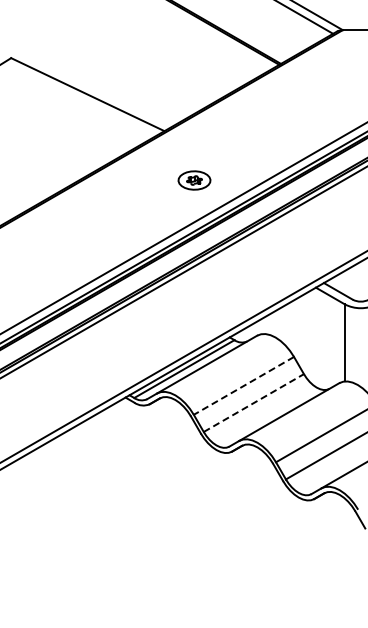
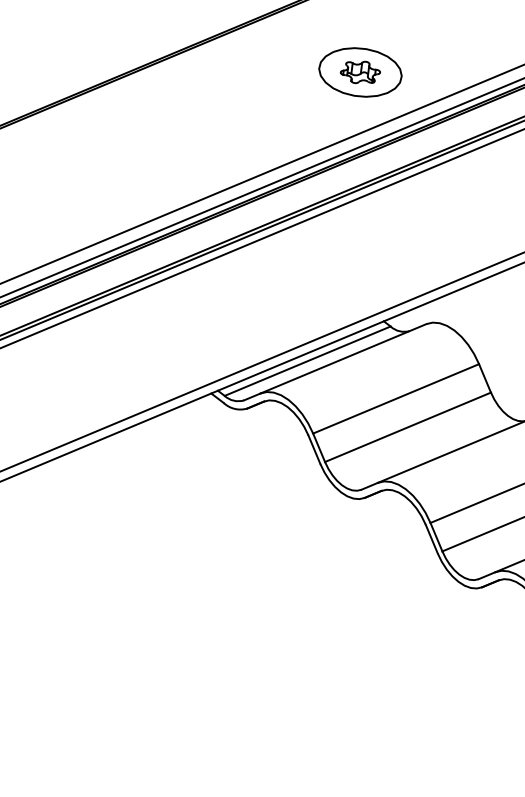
part: (194, 180) -> (360, 72), size x1.67
line: (243, 385) -> (395, 398), dashed -> solid
line: (253, 403) -> (407, 427), dashed -> solid

